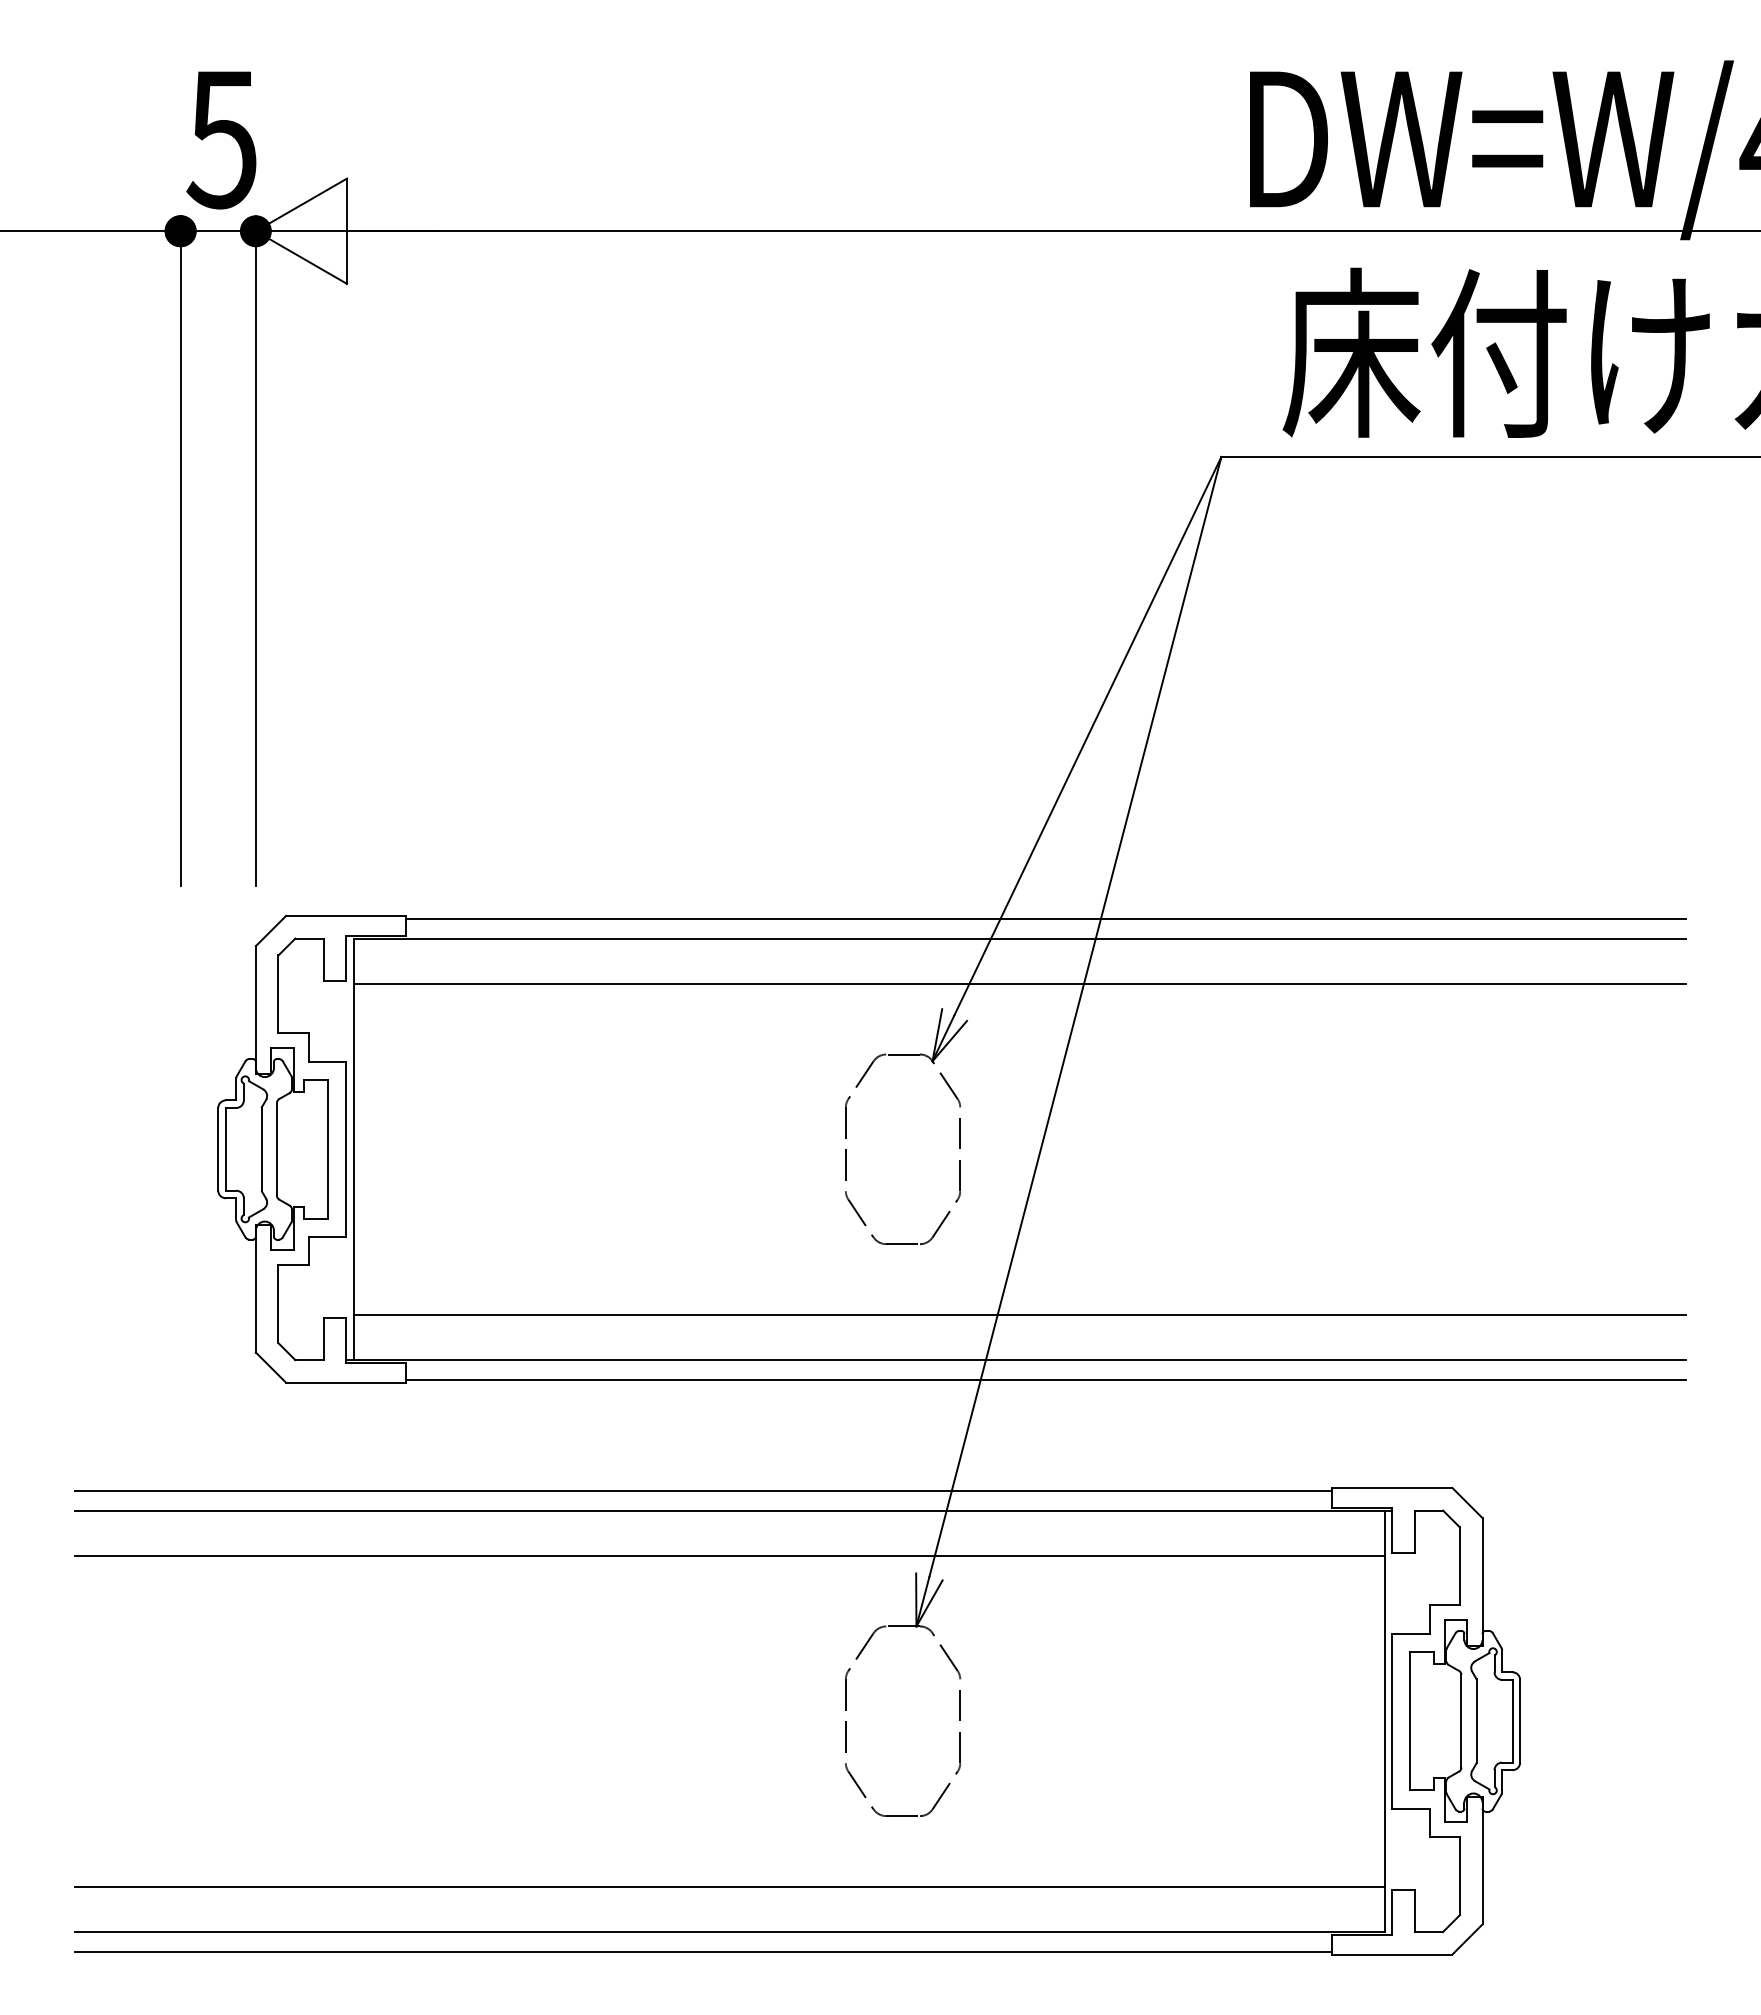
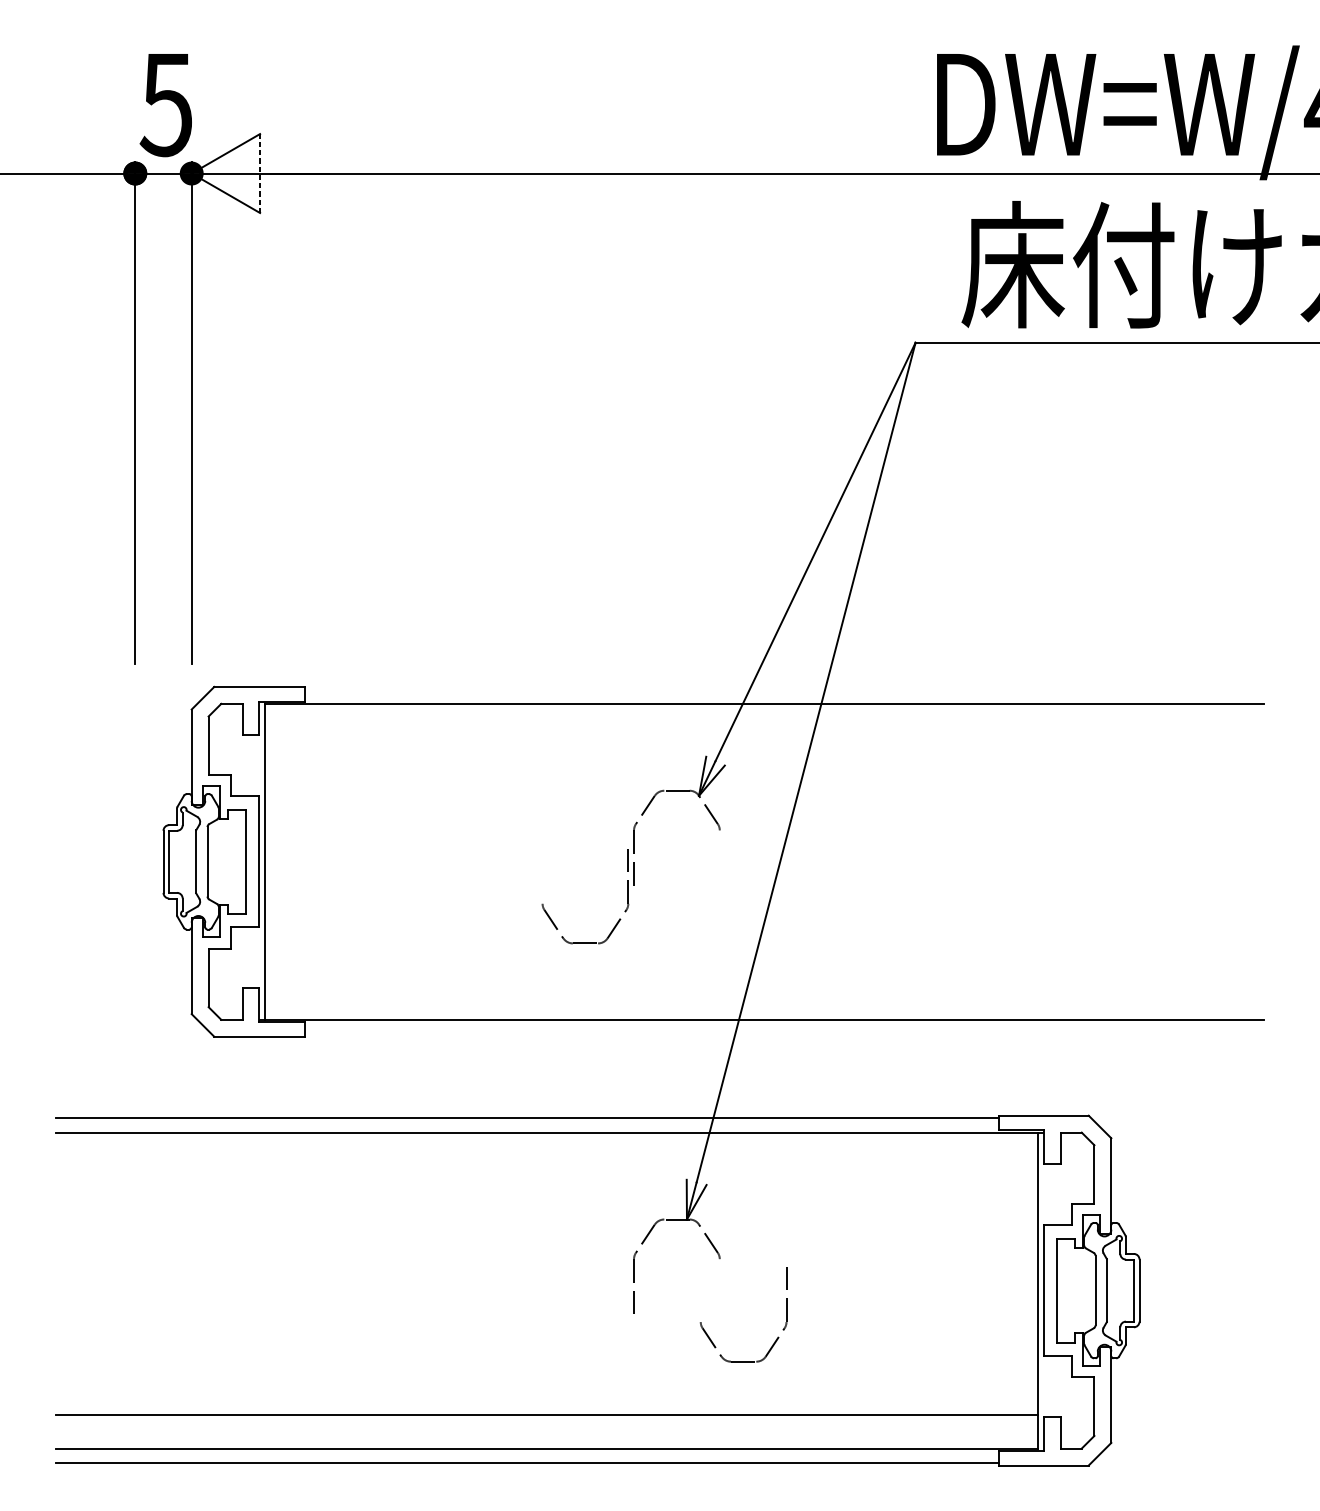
line: (347, 231) -> (260, 173), solid -> dashed
line: (1045, 919) -> (783, 689), removed
line: (1019, 983) -> (764, 737), removed
part: (948, 1211) -> (619, 918), moved
line: (1019, 1314) -> (764, 985), removed
line: (1045, 1379) -> (783, 1034), removed
line: (729, 1555) -> (546, 1166), removed
part: (948, 1783) -> (777, 1337), moved

